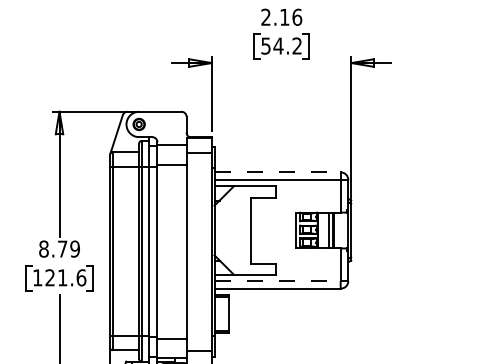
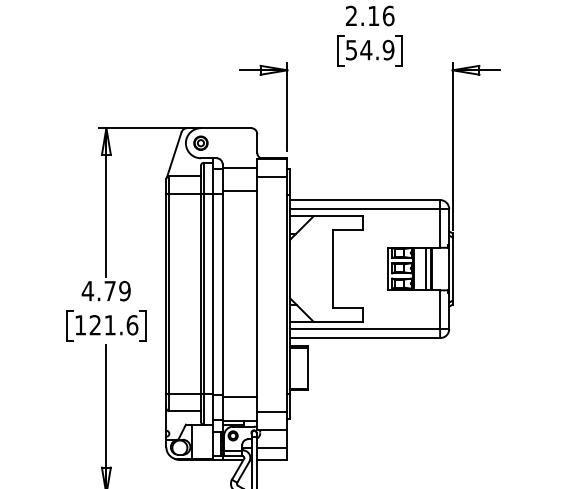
text: (297, 46) -> (388, 50), 54.2 -> 54.9
line: (277, 172) -> (365, 200), dashed -> solid
text: (43, 248) -> (87, 290), 8.79 -> 4.79
line: (277, 280) -> (365, 328), dashed -> solid

